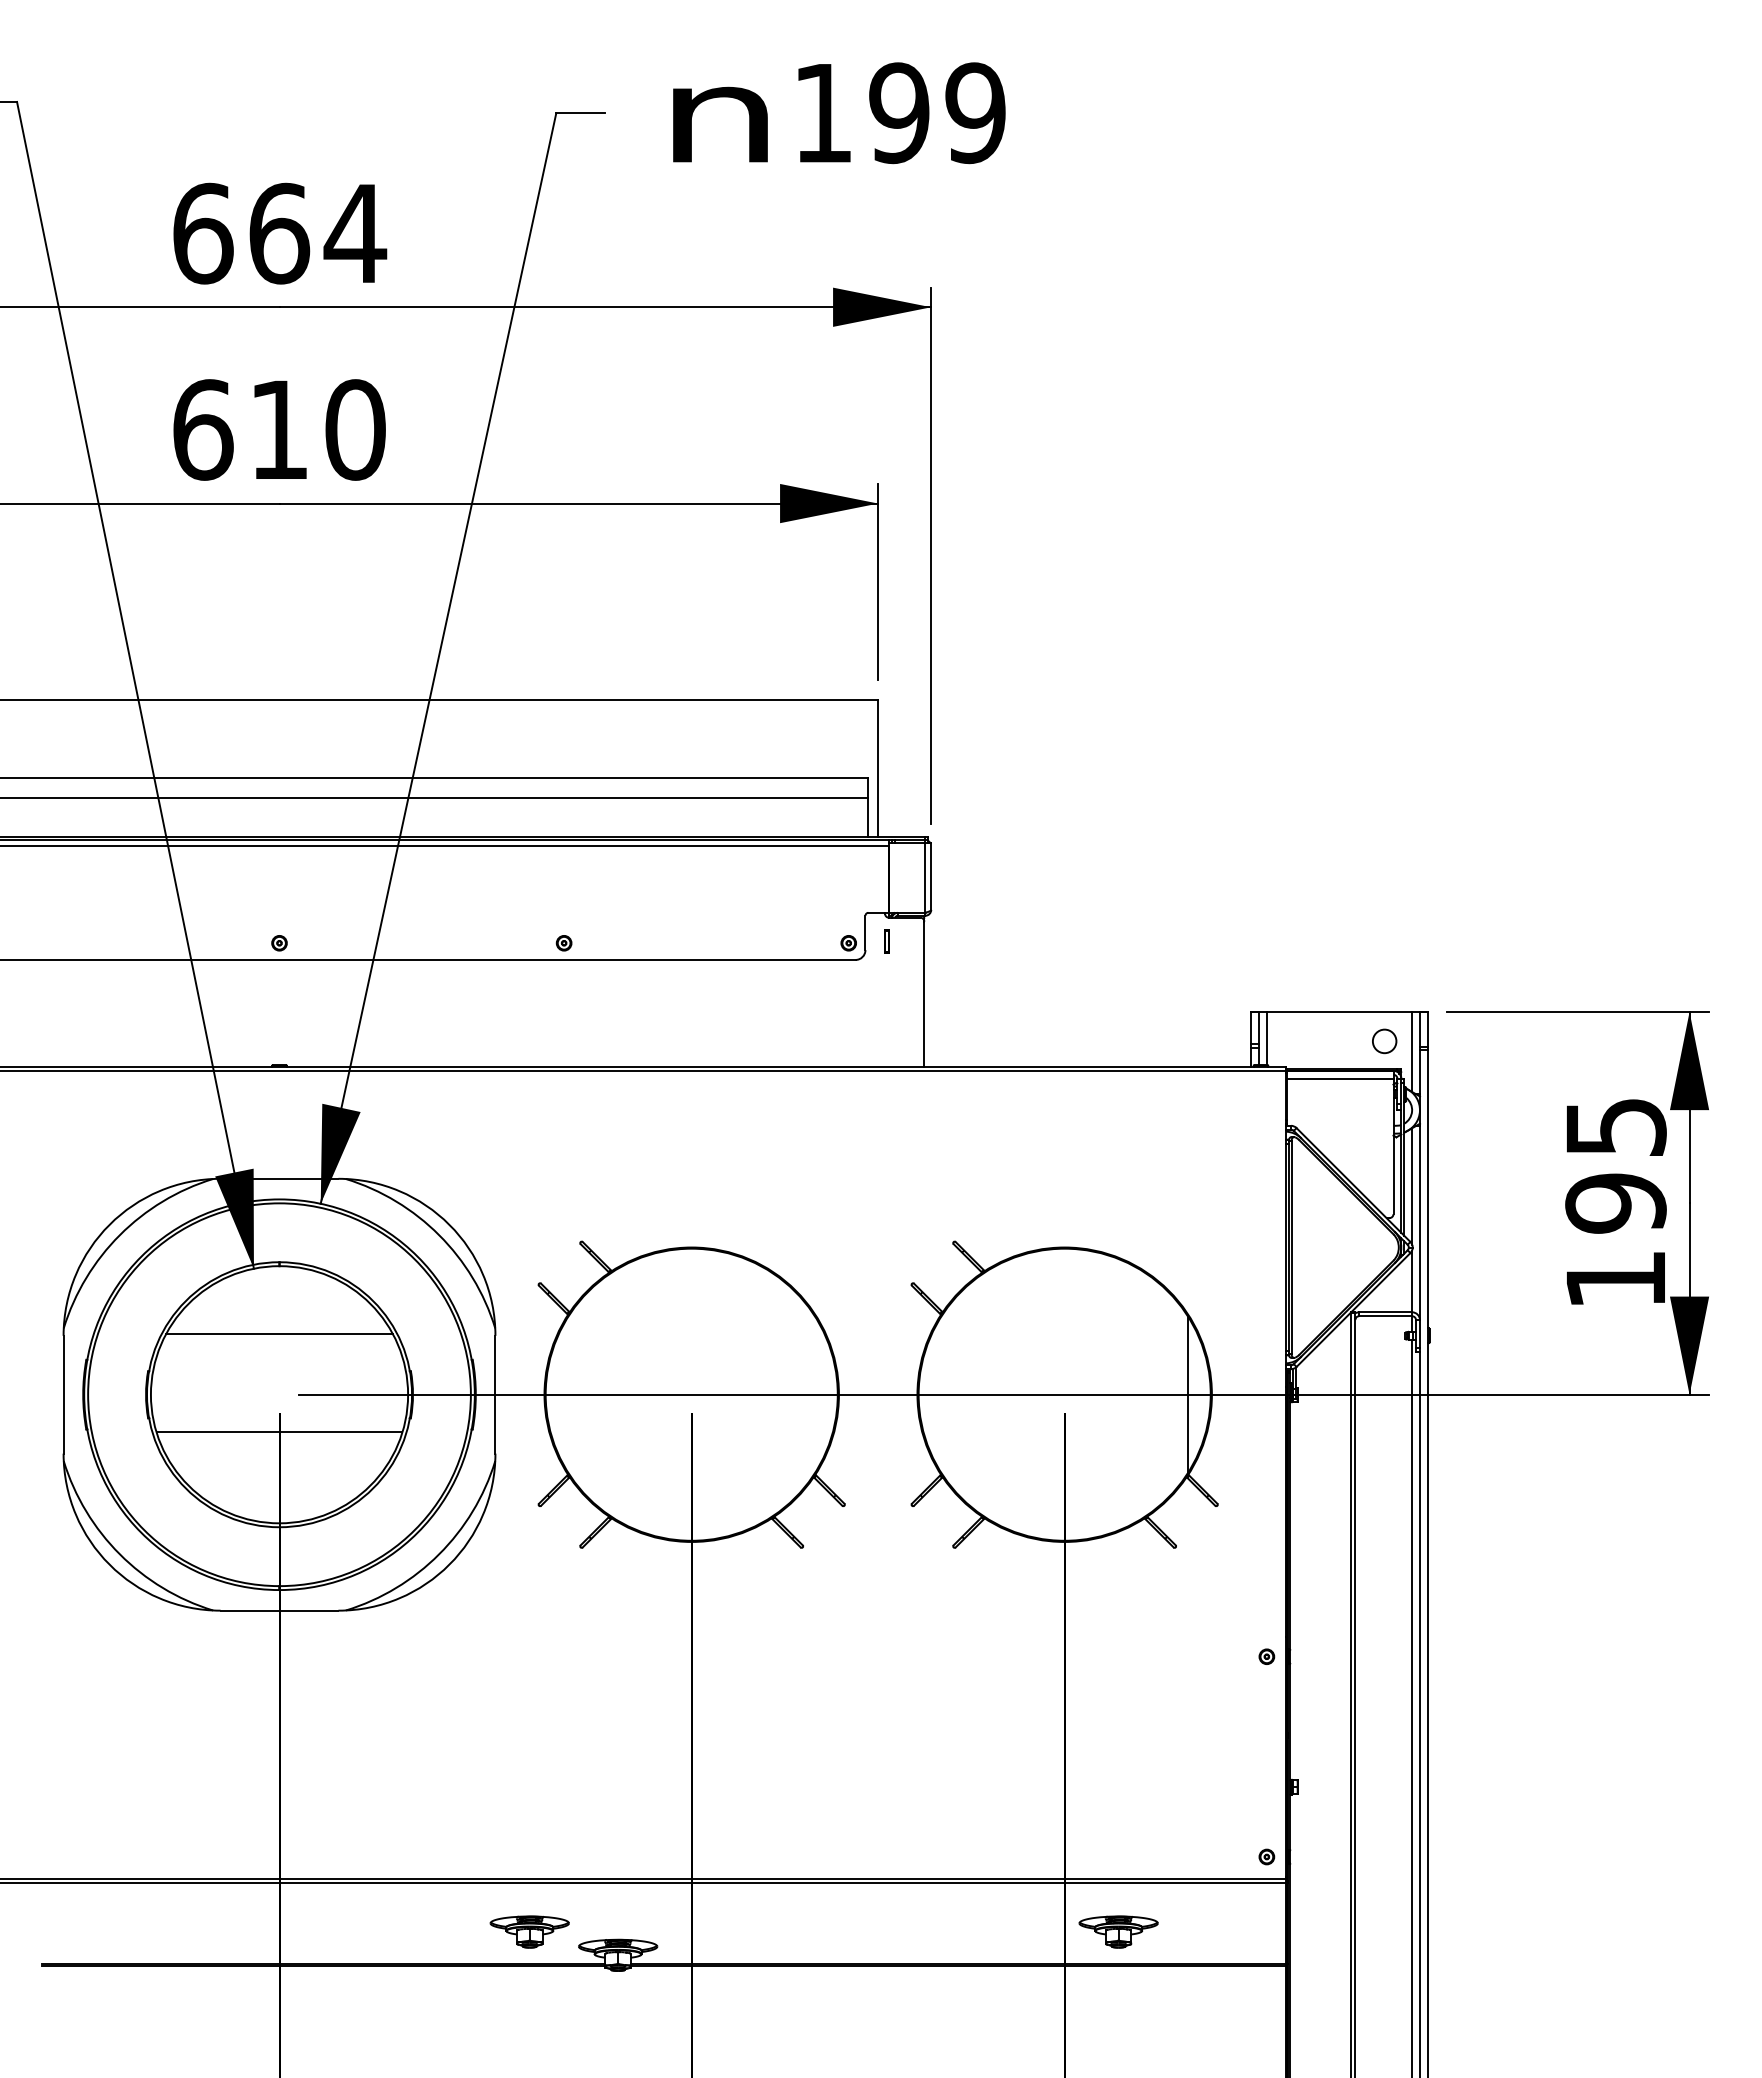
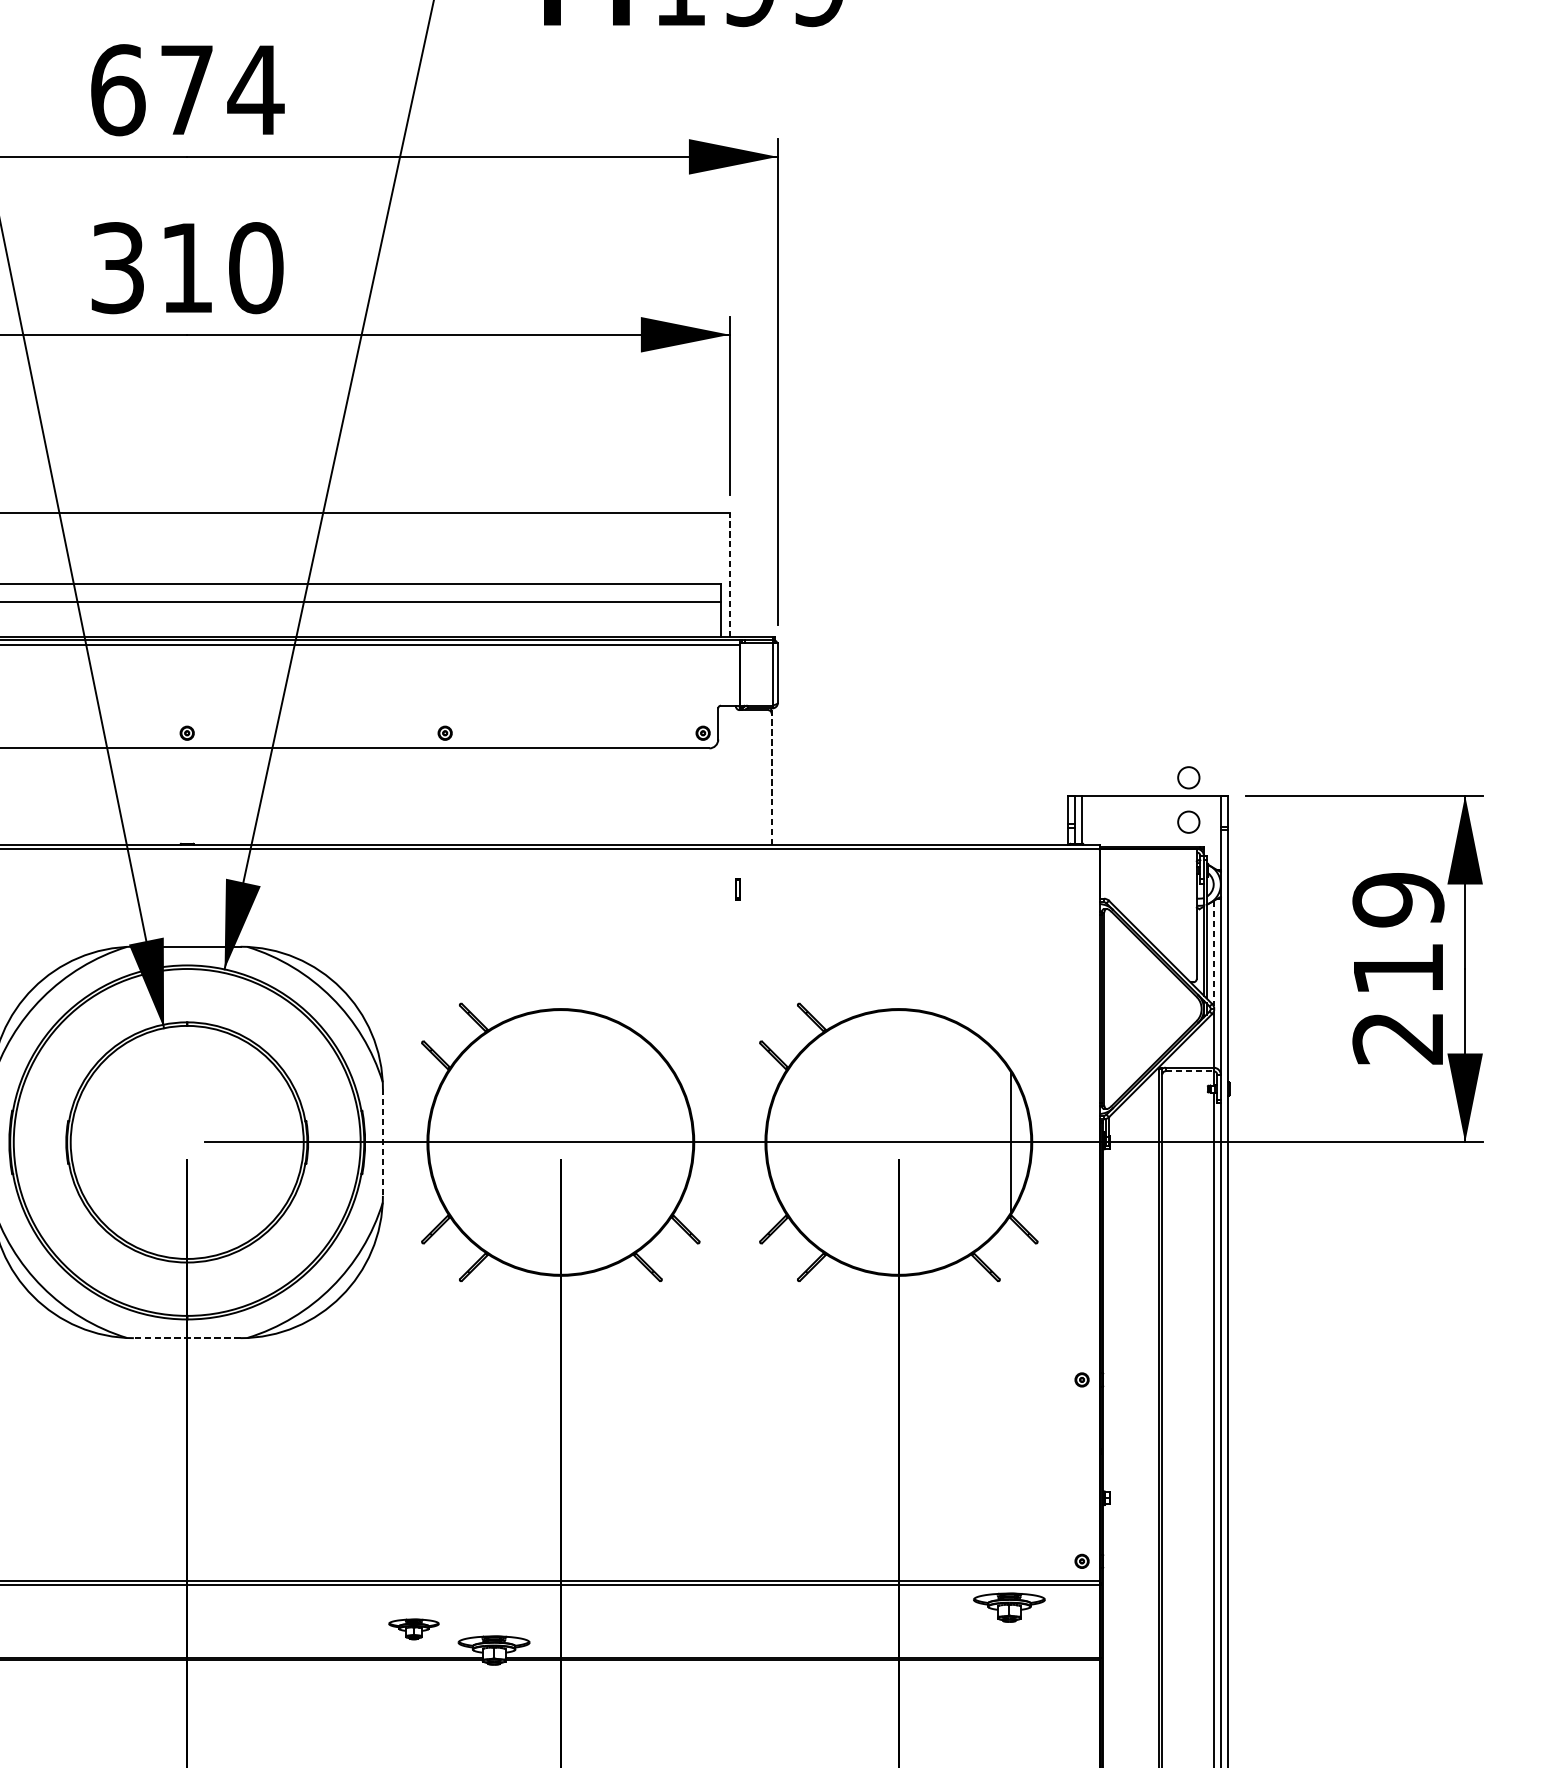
text: (279, 233) -> (187, 90), 664 -> 674
text: (203, 429) -> (118, 267), 610 -> 310
line: (878, 768) -> (730, 574), solid -> dashed
part: (886, 941) -> (737, 889), moved
circle: (1384, 992) -> (1188, 777), added
line: (924, 994) -> (771, 779), solid -> dashed
line: (1412, 1051) -> (1214, 831), removed
line: (1339, 1078) -> (1147, 855), removed
line: (1412, 1186) -> (1214, 953), solid -> dashed
text: (1615, 1202) -> (1398, 968), 195 -> 219
line: (1386, 1316) -> (1190, 1071), solid -> dashed
line: (279, 1333) -> (187, 1086), removed
line: (495, 1394) -> (382, 1142), solid -> dashed
line: (279, 1432) -> (187, 1176), removed
line: (279, 1610) -> (187, 1337), solid -> dashed
part: (529, 1931) -> (413, 1628), size x0.7
part: (1118, 1931) -> (1009, 1607), moved

